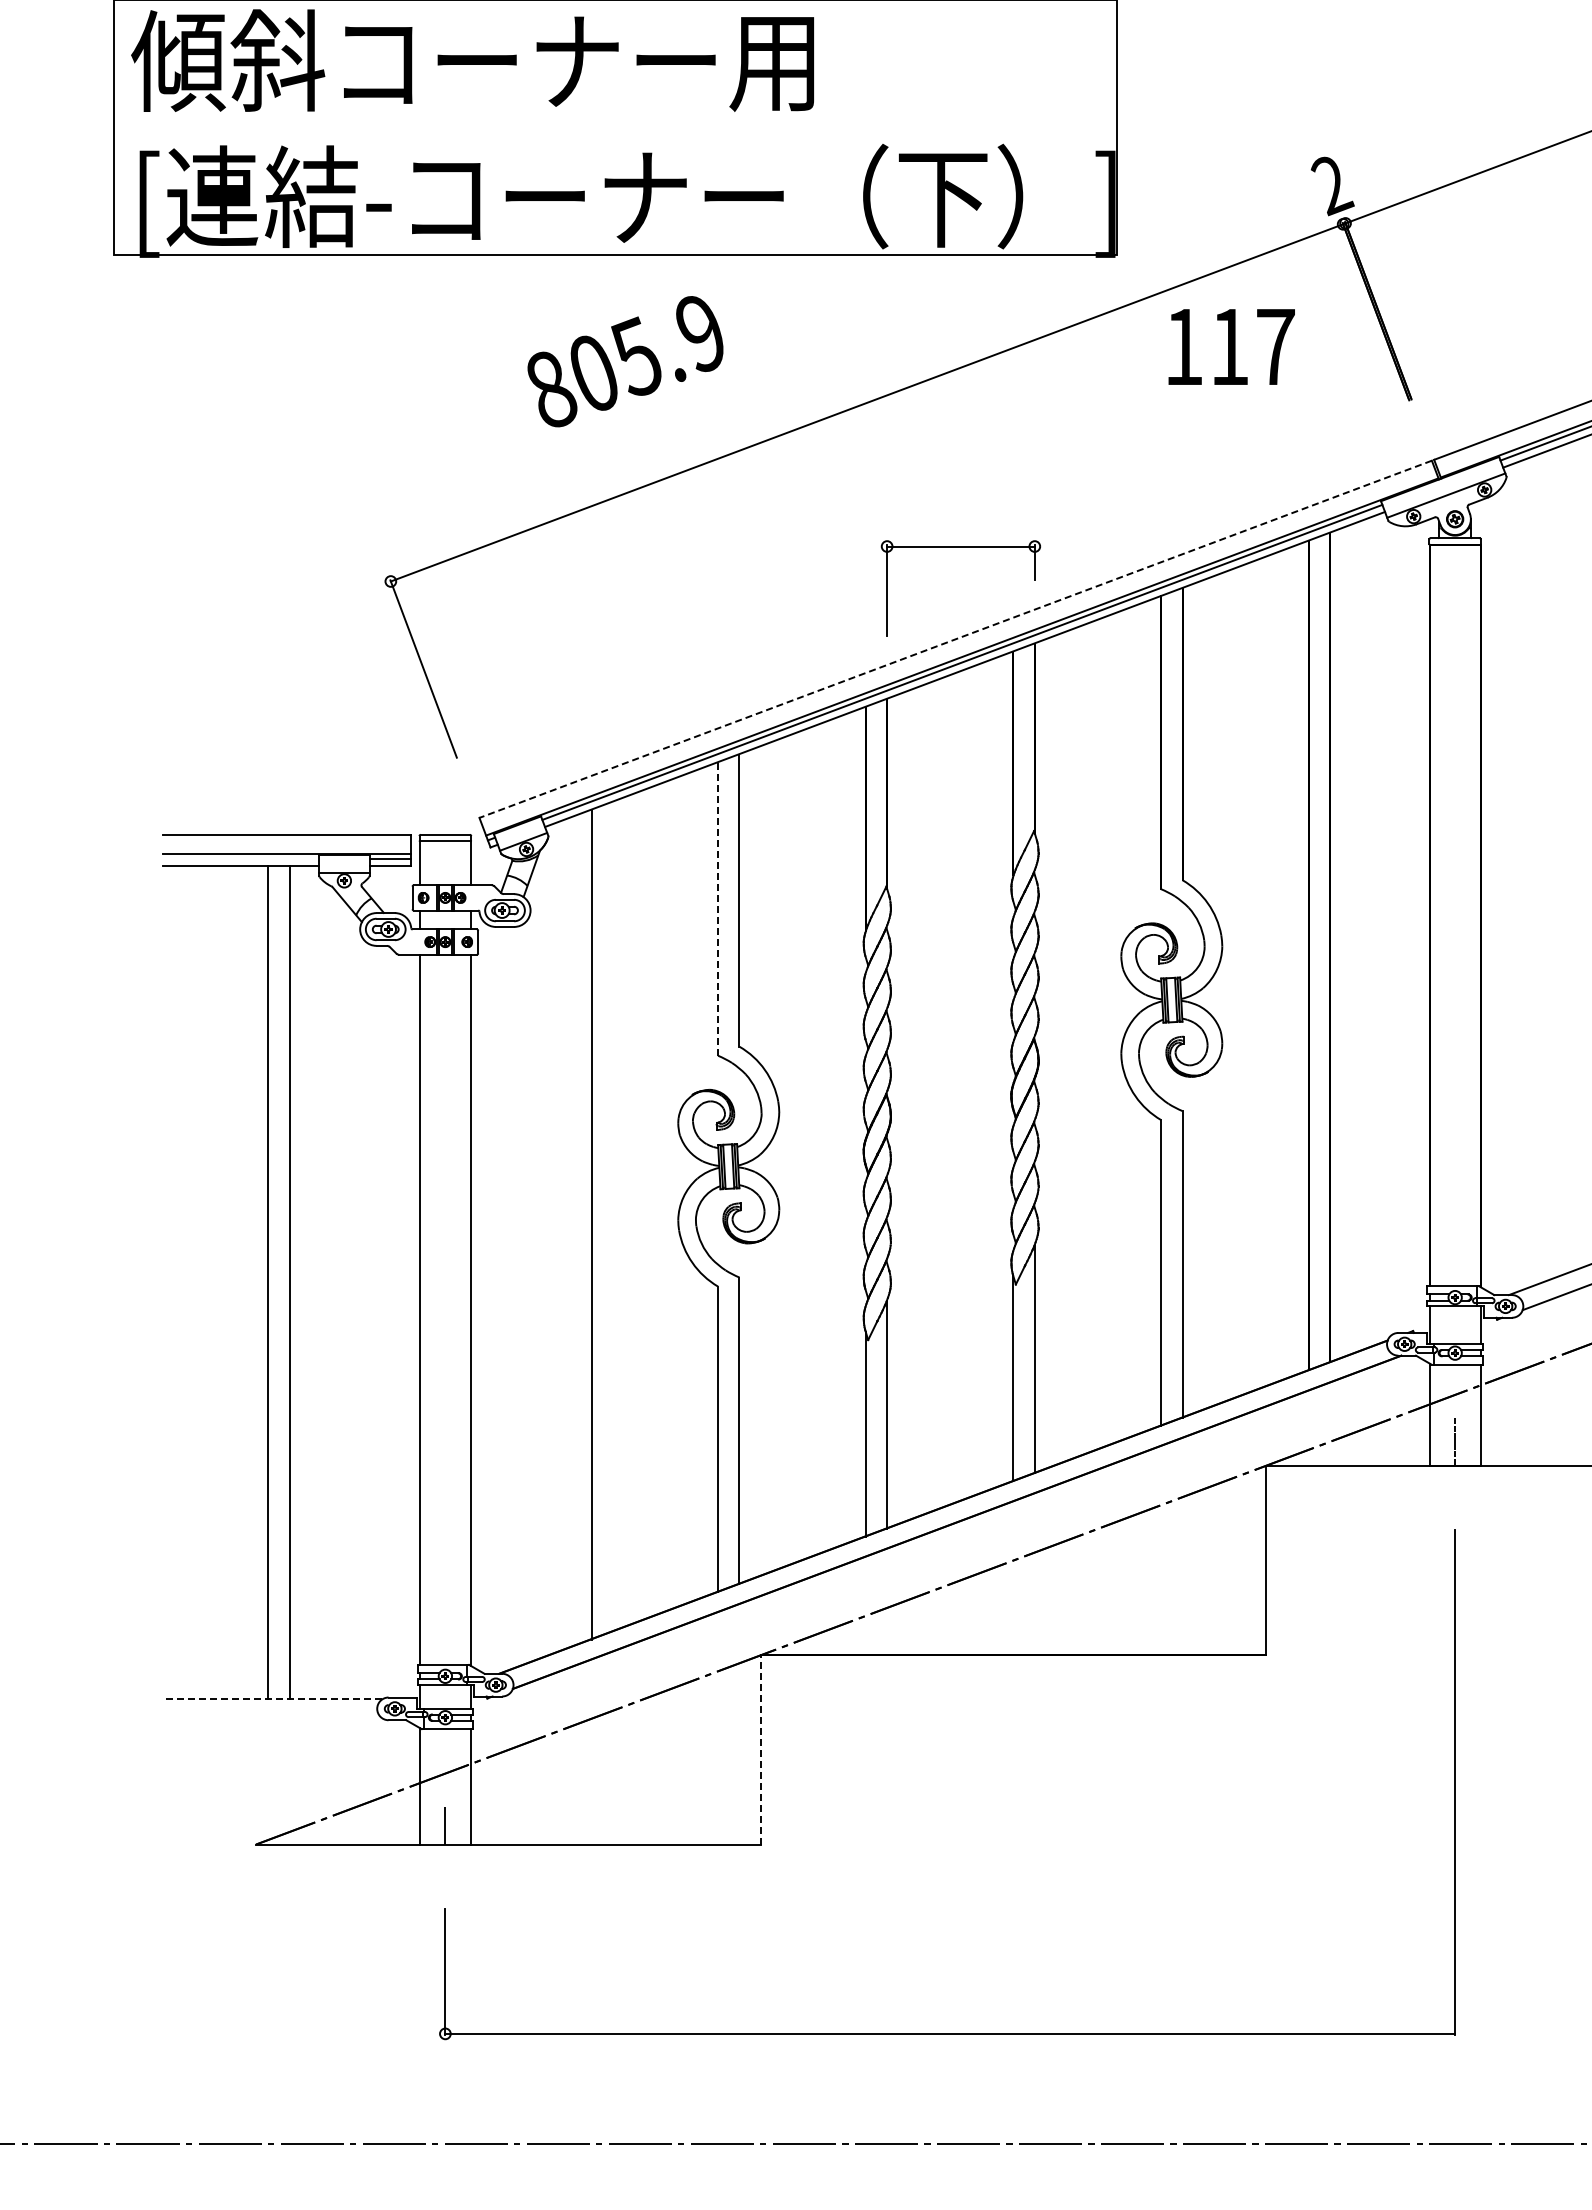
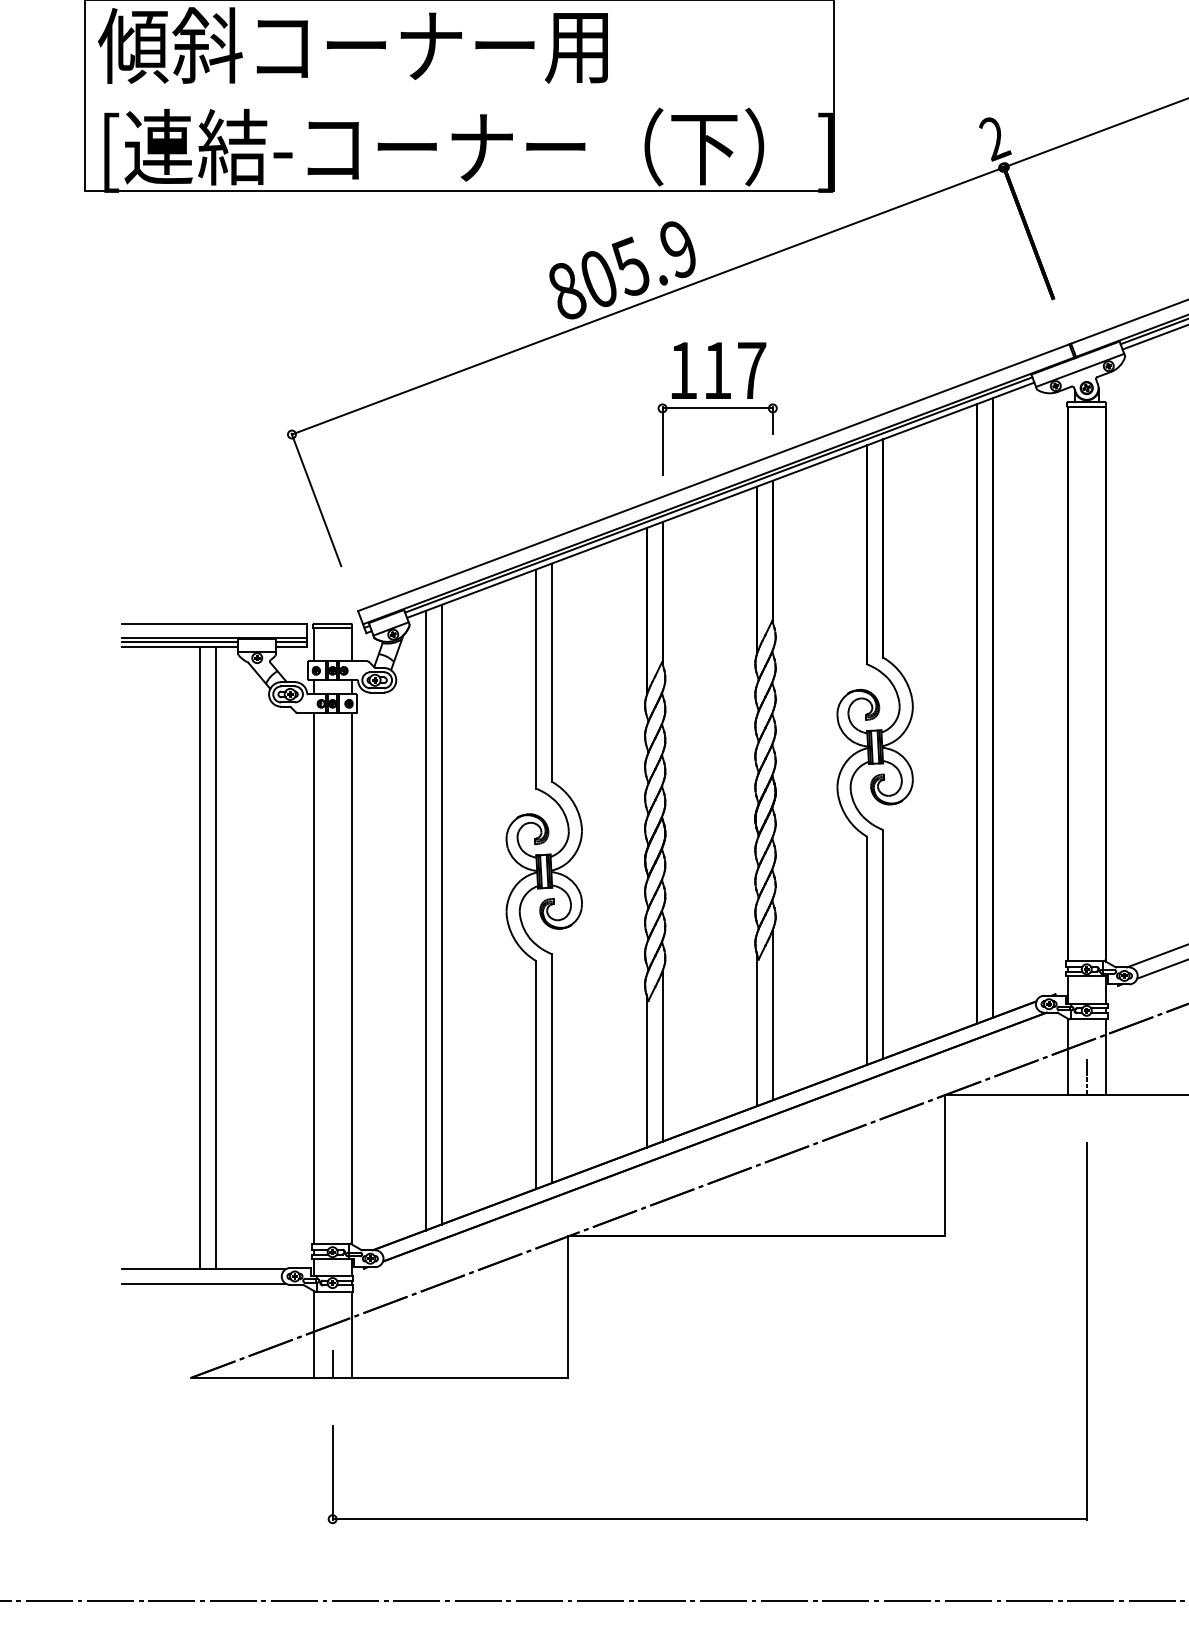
text: (1231, 346) -> (718, 370), moved
text: (625, 361) -> (622, 270), moved
line: (955, 639) -> (713, 477), dashed -> solid
line: (240, 858) -> (179, 641), added
line: (718, 909) -> (536, 679), dashed -> solid
line: (570, 1232) -> (426, 920), added
line: (272, 1699) -> (203, 1269), dashed -> solid
line: (272, 1718) -> (203, 1283), added
line: (760, 1749) -> (567, 1306), dashed -> solid

